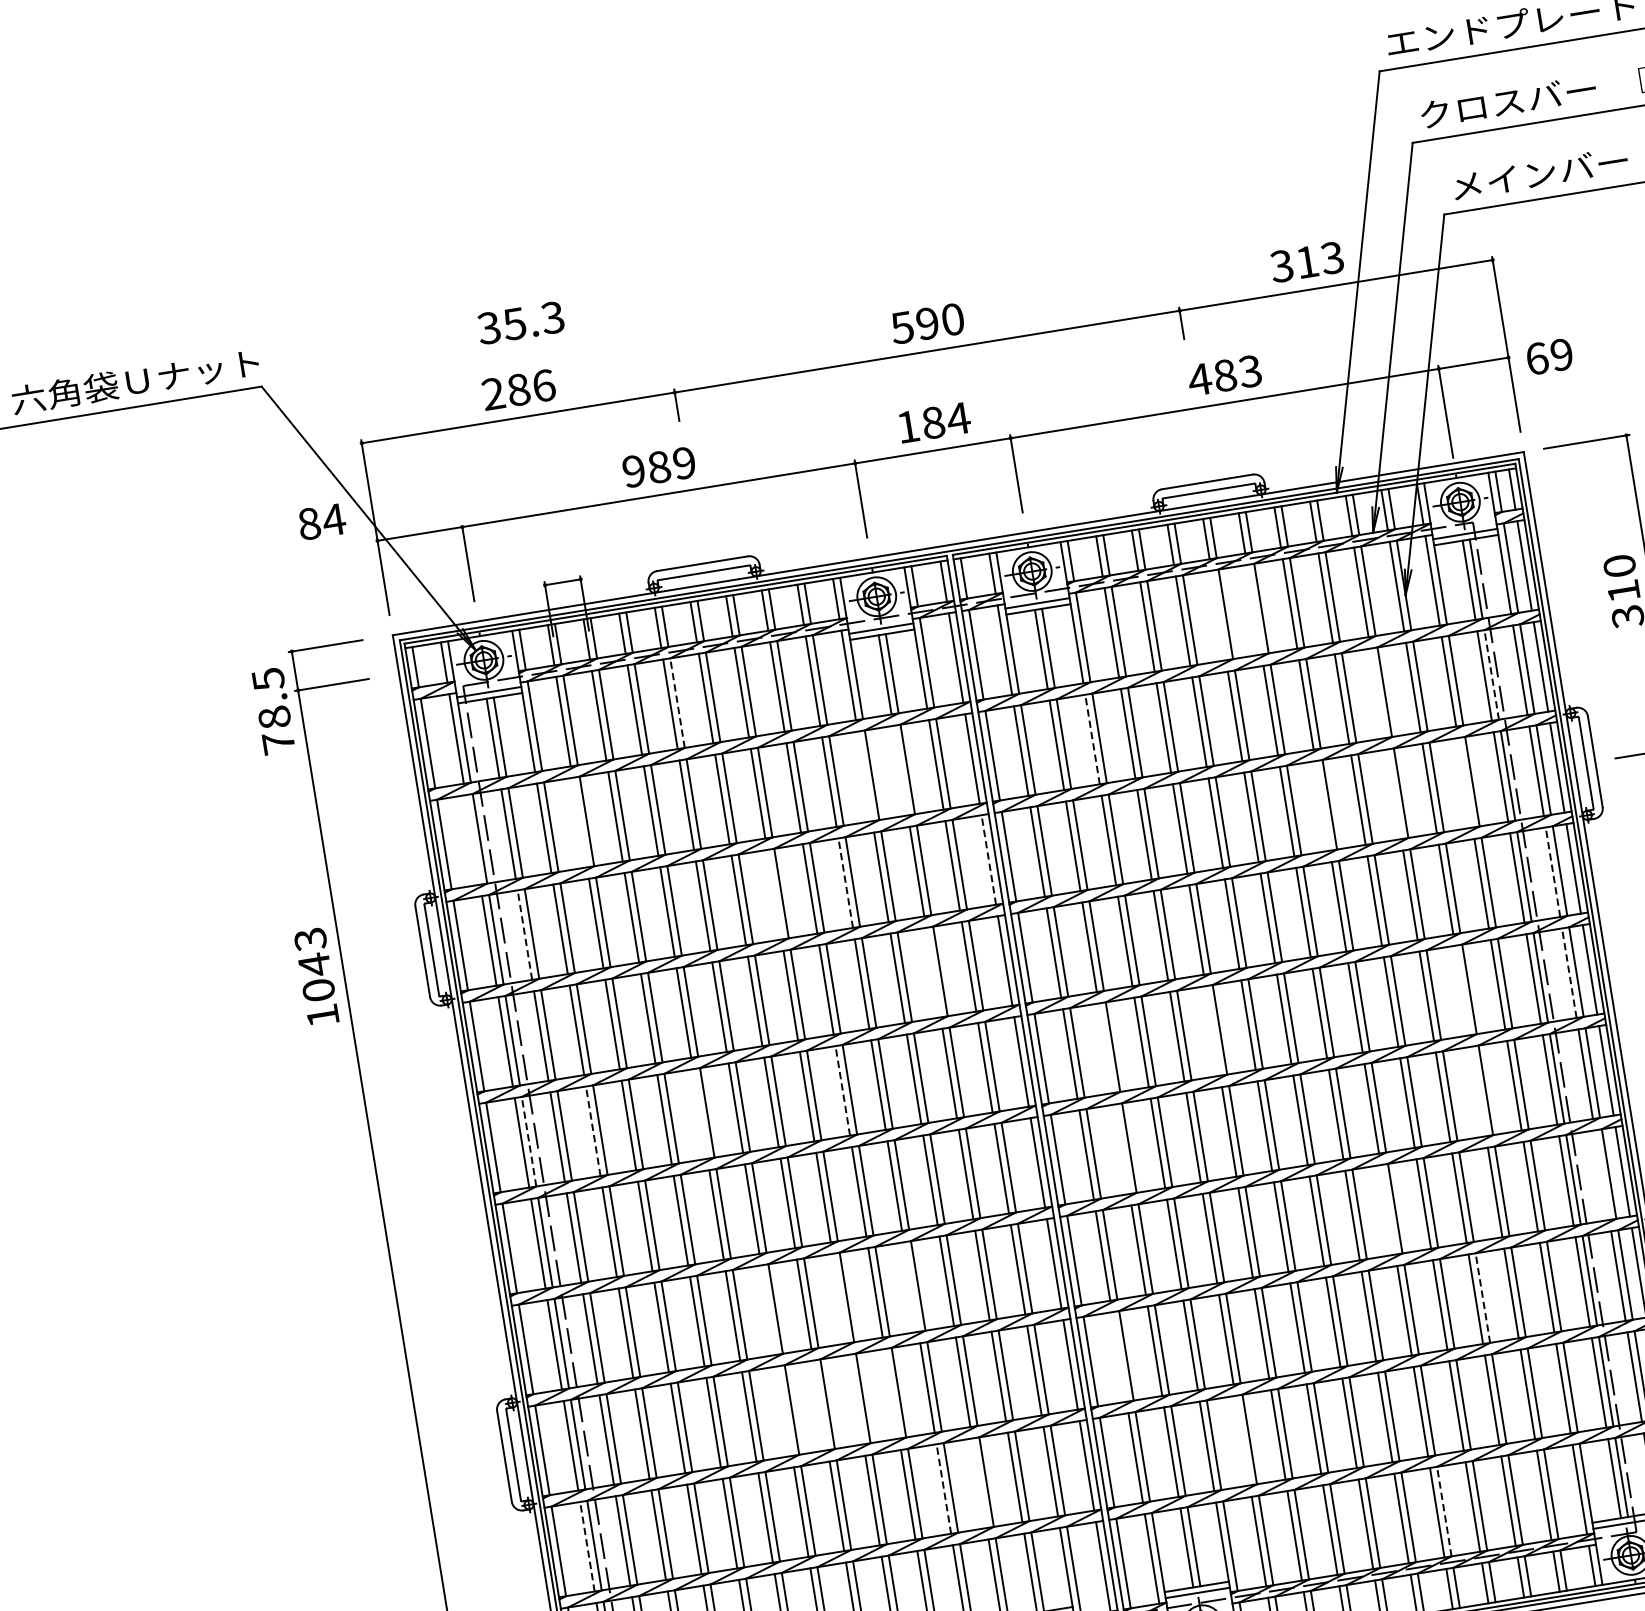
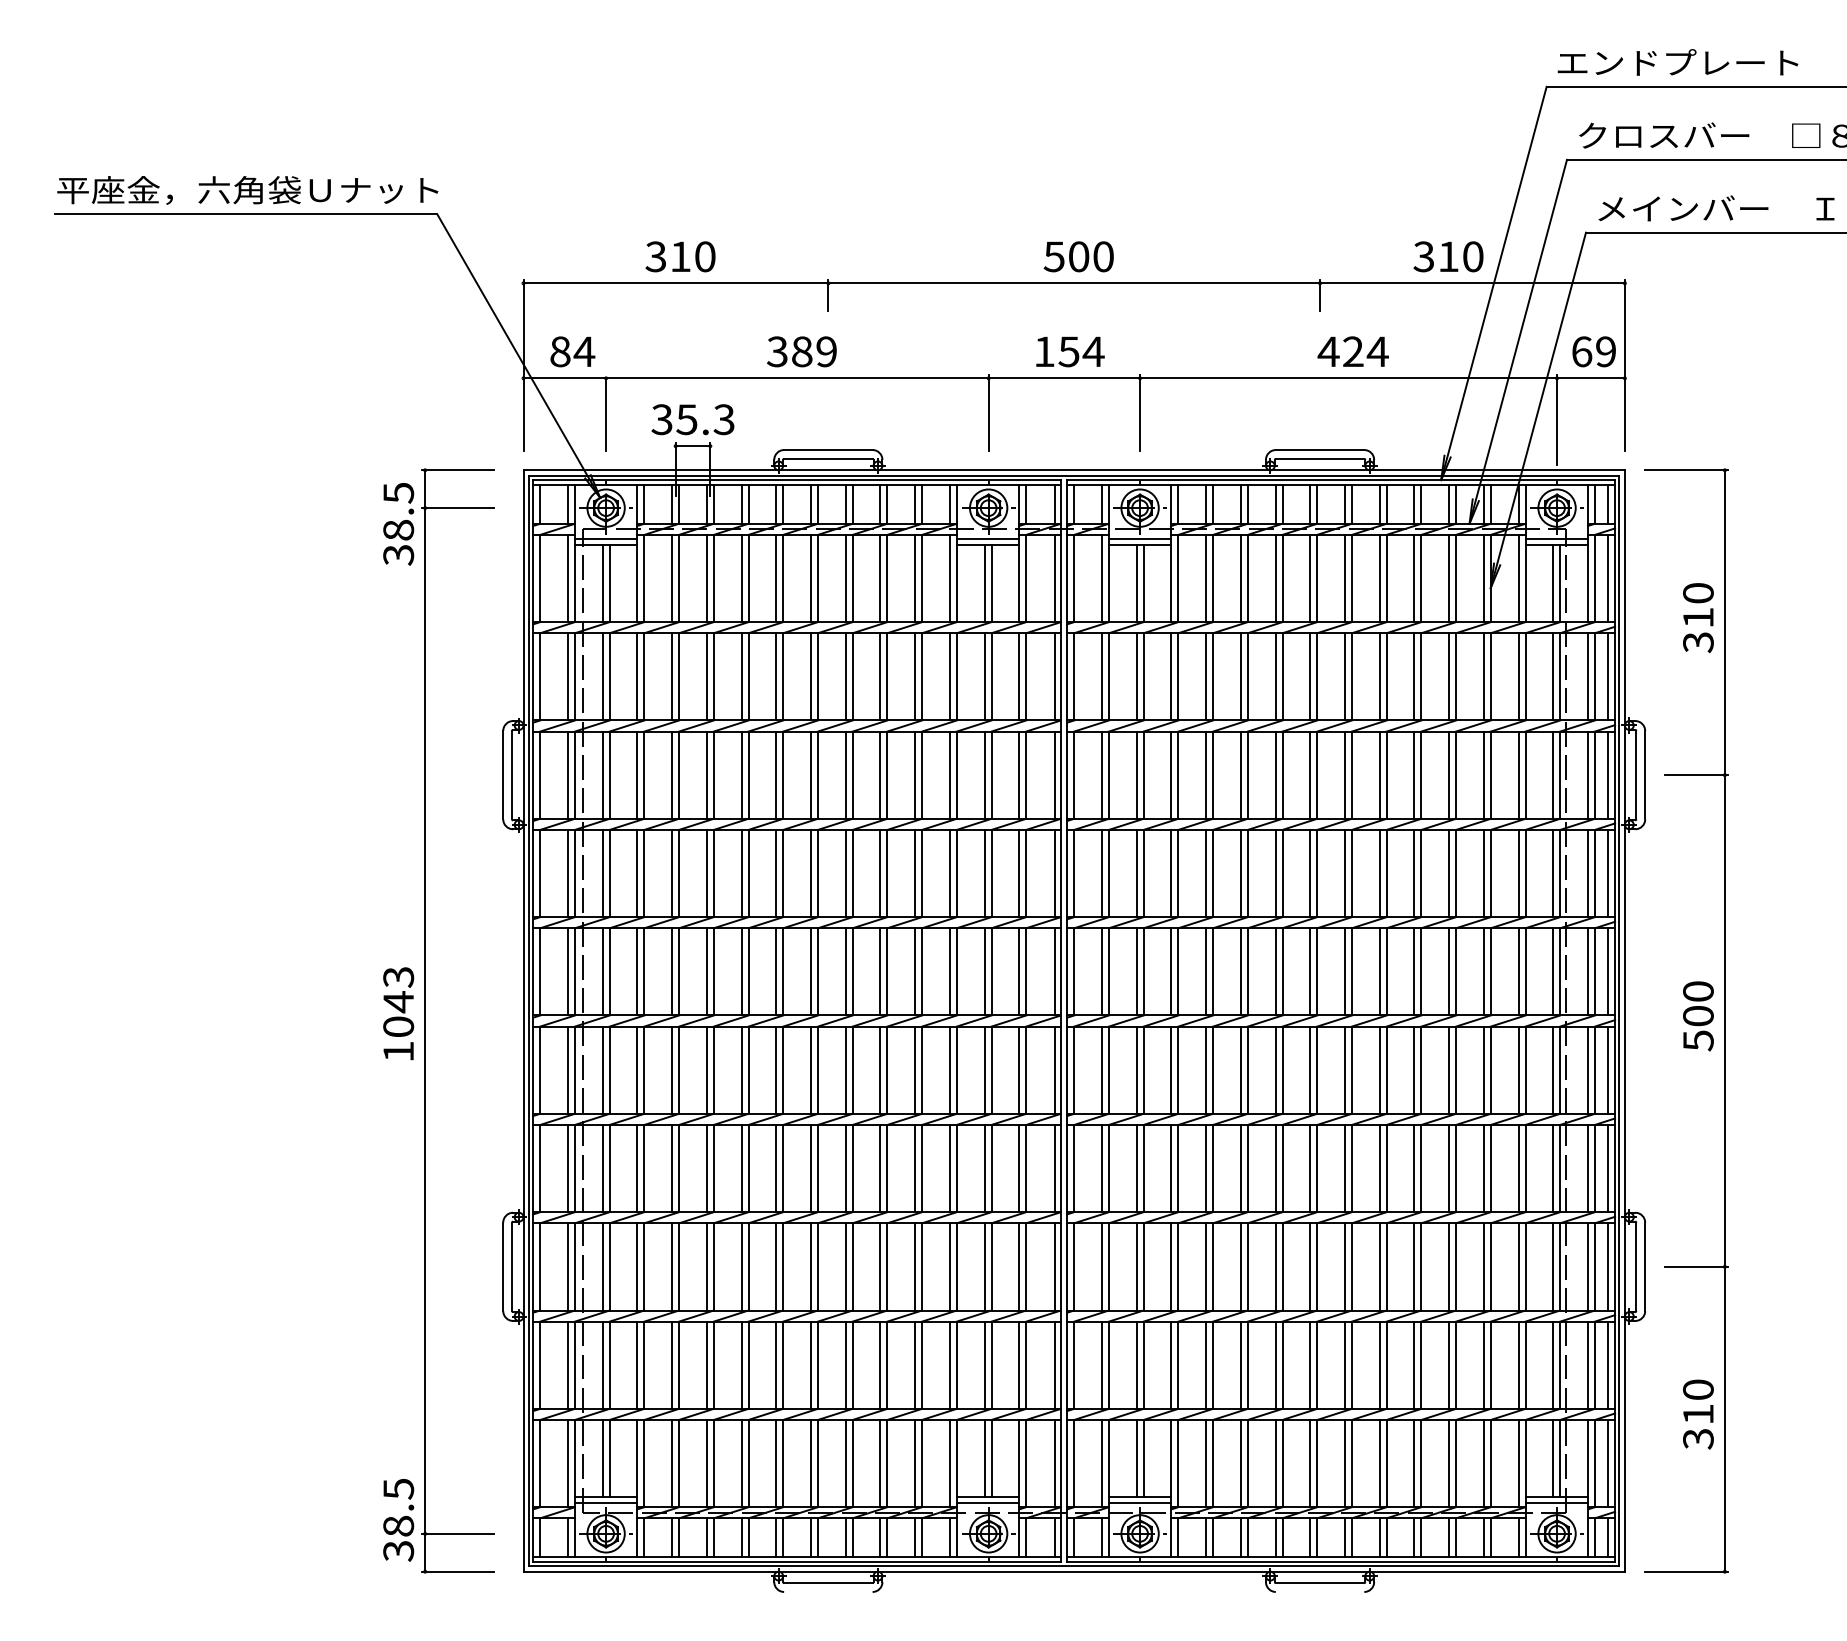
text: (1331, 257) -> (1472, 256), 313 -> 310
text: (520, 322) -> (692, 419), moved
text: (927, 323) -> (1078, 256), 590 -> 500
text: (1548, 356) -> (1593, 351), moved
text: (1237, 373) -> (1365, 351), 483 -> 424
text: (518, 389) -> (680, 256), 286 -> 310
text: (932, 422) -> (1068, 351), 184 -> 154
text: (633, 471) -> (777, 351), 989 -> 389
text: (321, 521) -> (572, 351), moved
line: (1254, 609) -> (1345, 578), added
line: (1218, 615) -> (1310, 578), added
line: (1491, 674) -> (1560, 676), dashed -> solid
line: (1377, 692) -> (1449, 676), added
line: (677, 703) -> (783, 578), dashed -> solid
line: (1092, 739) -> (1171, 676), dashed -> solid
text: (278, 742) -> (398, 554), 78.5 -> 38.5
line: (900, 770) -> (984, 676), added
line: (864, 776) -> (949, 676), added
line: (1465, 782) -> (1518, 774), added
line: (1394, 793) -> (1449, 774), added
line: (1322, 805) -> (1379, 774), added
line: (580, 822) -> (672, 676), added
line: (473, 839) -> (568, 676), added
line: (988, 860) -> (1054, 775), dashed -> solid
line: (1553, 872) -> (1588, 873), dashed -> solid
line: (846, 883) -> (915, 775), dashed -> solid
line: (774, 894) -> (845, 774), added
line: (524, 935) -> (602, 775), dashed -> solid
line: (933, 972) -> (984, 873), added
line: (1569, 972) -> (1588, 971), dashed -> solid
text: (316, 976) -> (398, 1013), moved
line: (1461, 990) -> (1483, 971), added
line: (1212, 1030) -> (1240, 971), added
line: (1105, 1047) -> (1136, 971), added
line: (842, 1090) -> (880, 971), dashed -> solid
line: (1478, 1090) -> (1483, 1069), added
line: (700, 1113) -> (741, 971), added
line: (593, 1130) -> (637, 971), dashed -> solid
line: (528, 1141) -> (574, 971), dashed -> solid
line: (1121, 1148) -> (1136, 1069), added
line: (1602, 1175) -> (1588, 1168), added
line: (1387, 1209) -> (1379, 1168), added
line: (911, 1286) -> (915, 1168), added
line: (1483, 1297) -> (1456, 1266), dashed -> solid
line: (839, 1298) -> (845, 1168), added
line: (768, 1310) -> (776, 1168), added
line: (1119, 1356) -> (1102, 1266), added
line: (891, 1393) -> (880, 1266), added
line: (855, 1399) -> (845, 1266), added
line: (820, 1404) -> (811, 1266), added
line: (785, 1410) -> (776, 1266), added
line: (1242, 1439) -> (1206, 1364), added
line: (978, 1482) -> (949, 1364), added
line: (944, 1489) -> (915, 1365), dashed -> solid
line: (1444, 1511) -> (1386, 1463), dashed -> solid
line: (587, 1546) -> (568, 1365), dashed -> solid

